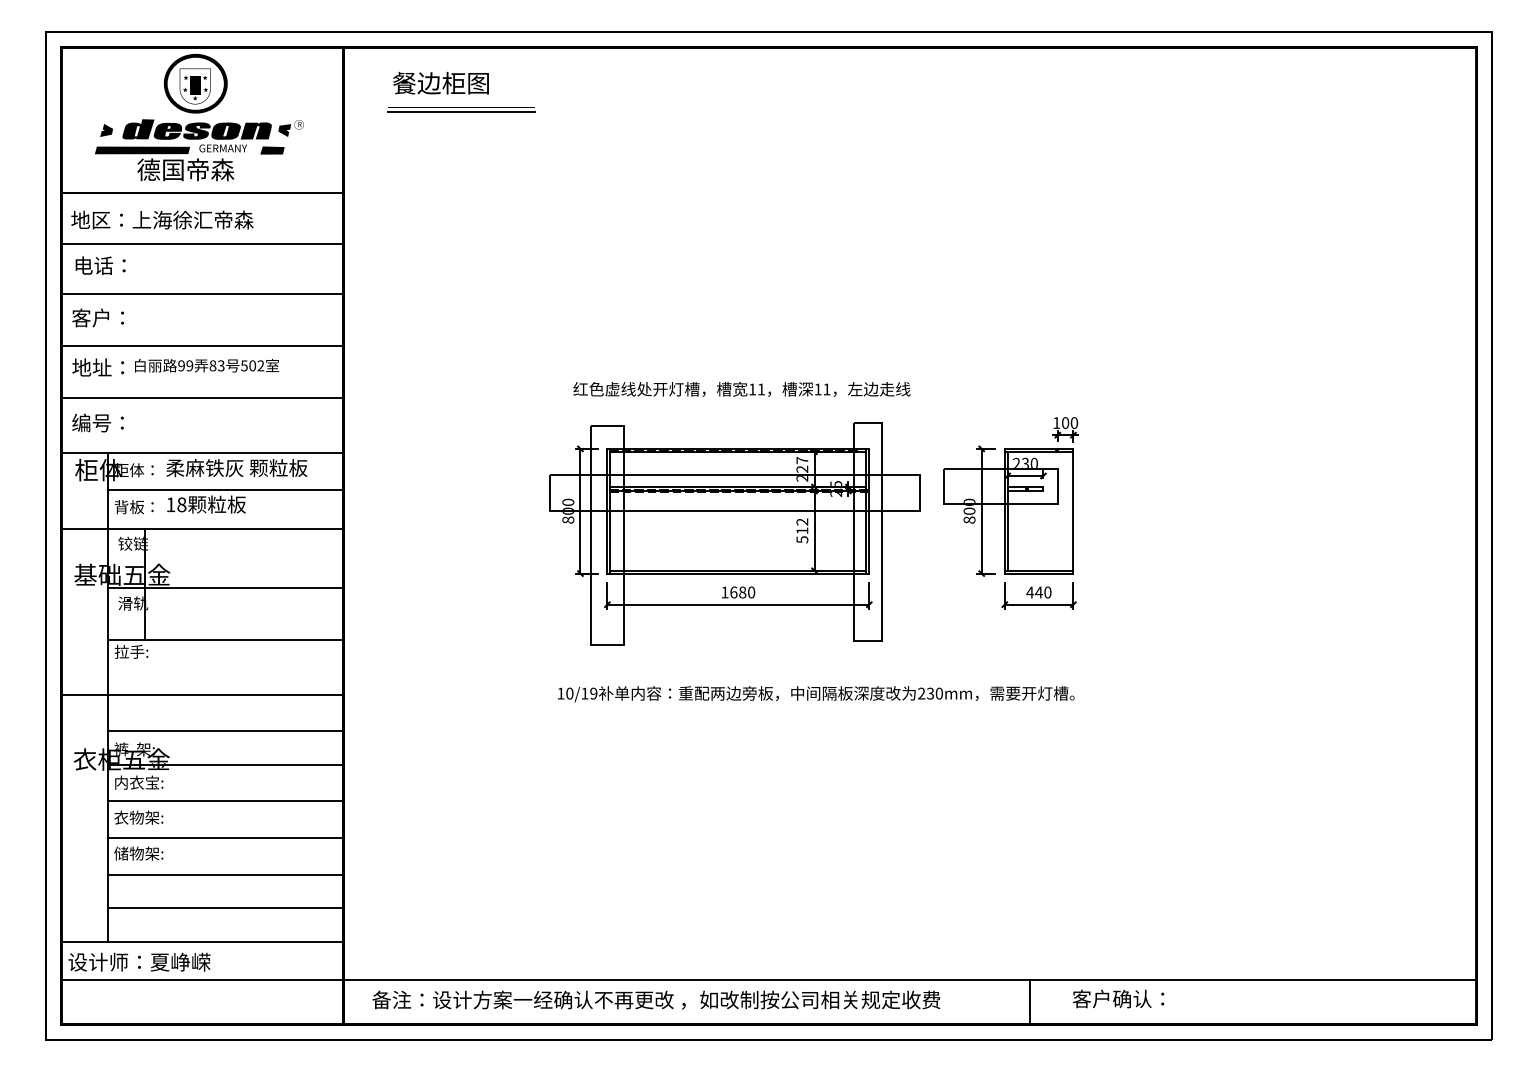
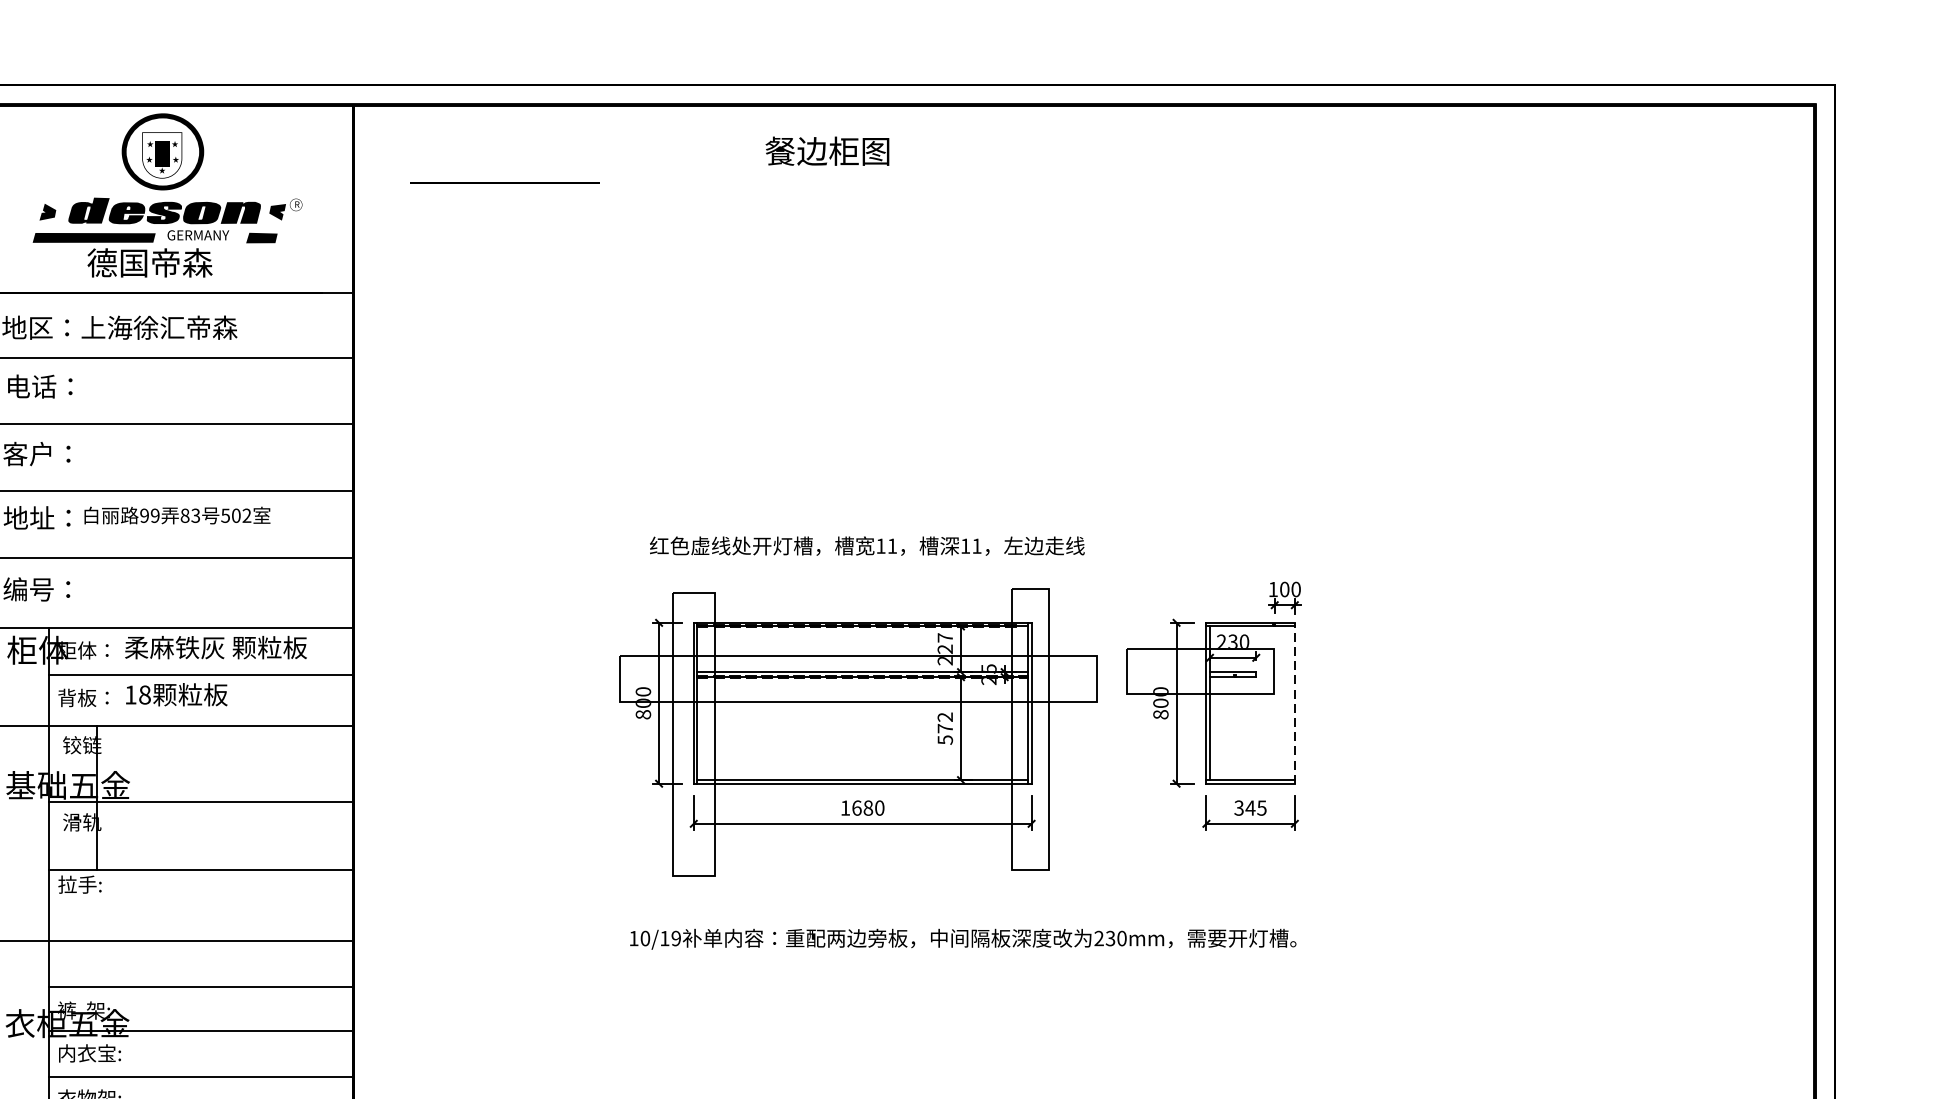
text: (440, 83) -> (826, 151), moved
line: (460, 112) -> (504, 188), removed
line: (1073, 510) -> (1295, 702), solid -> dashed
text: (802, 530) -> (945, 728), 512 -> 572
text: (1038, 592) -> (1249, 808), 440 -> 345

